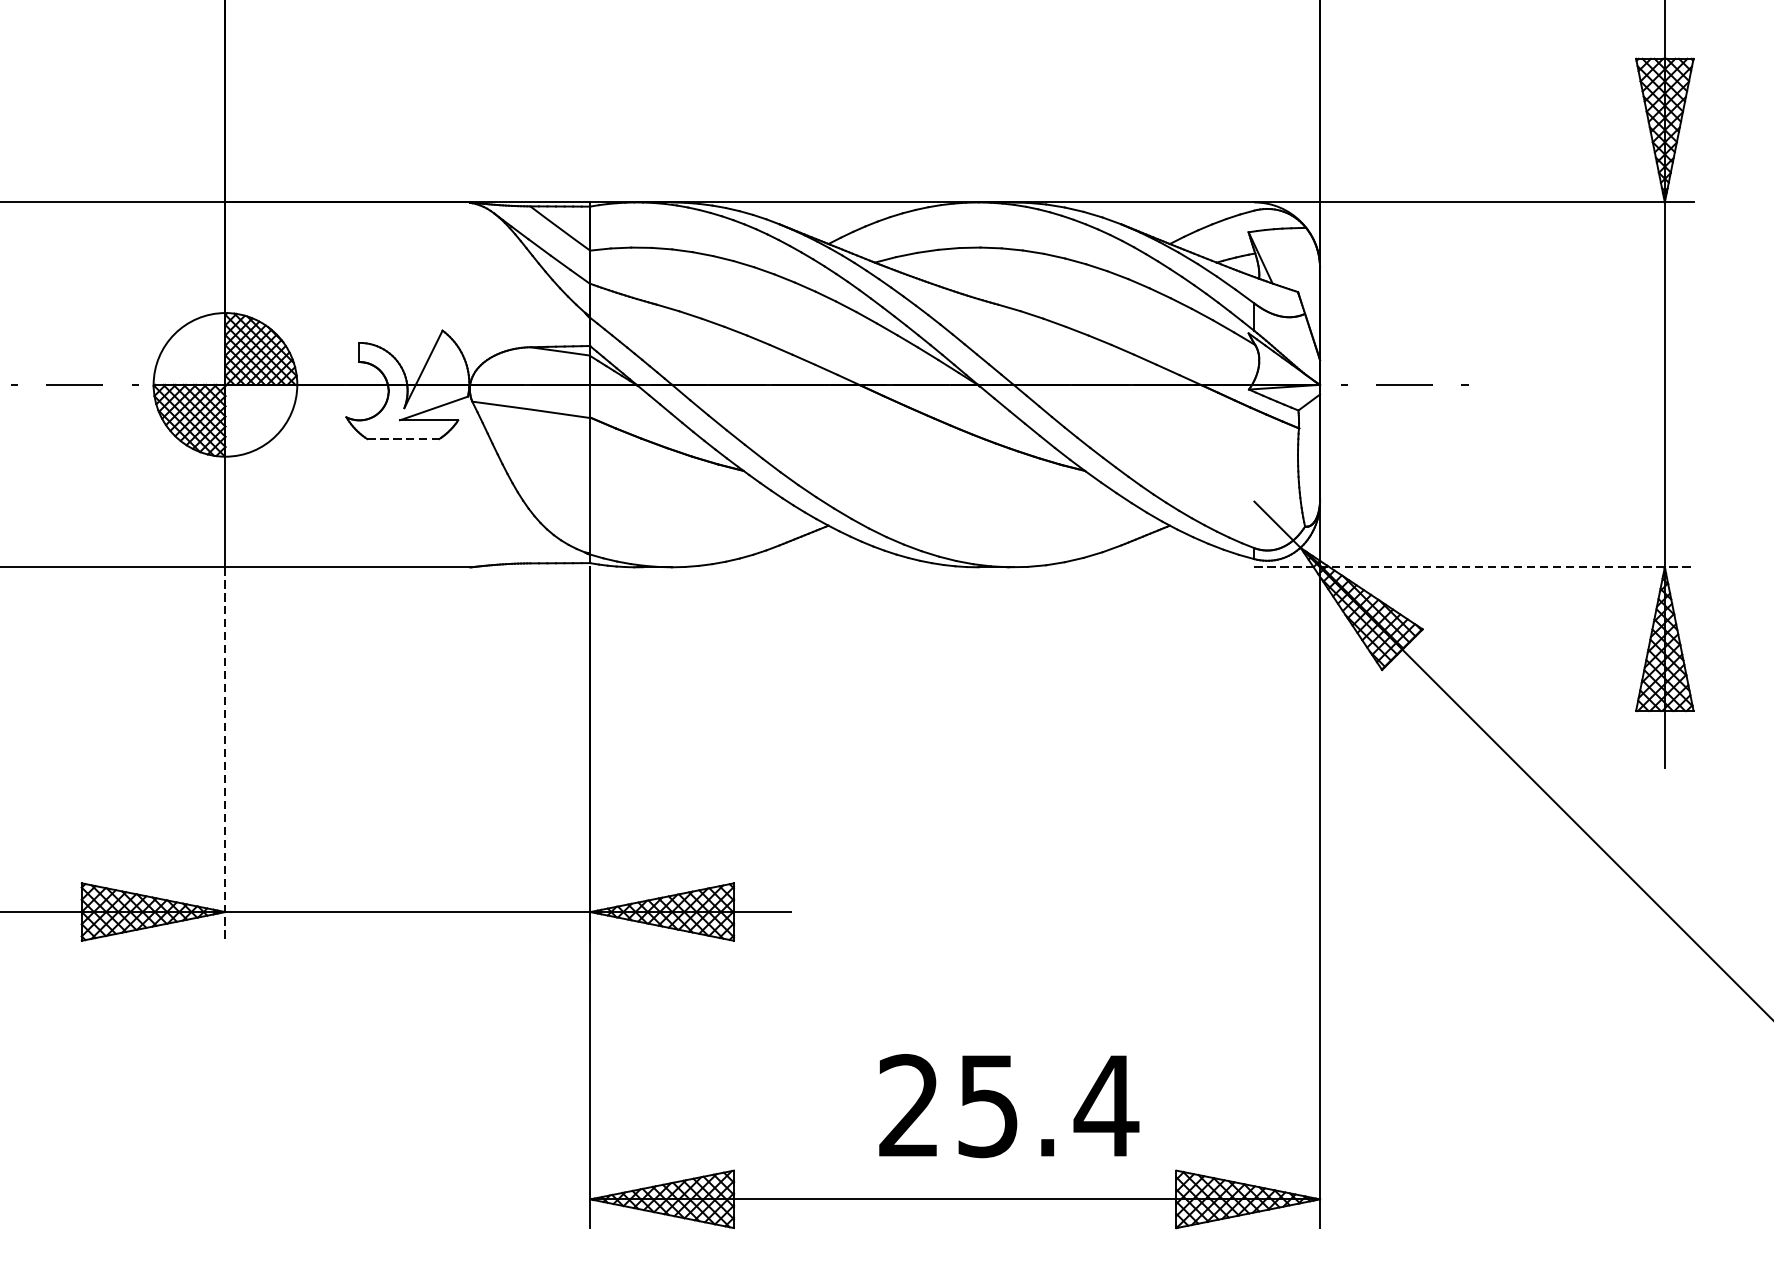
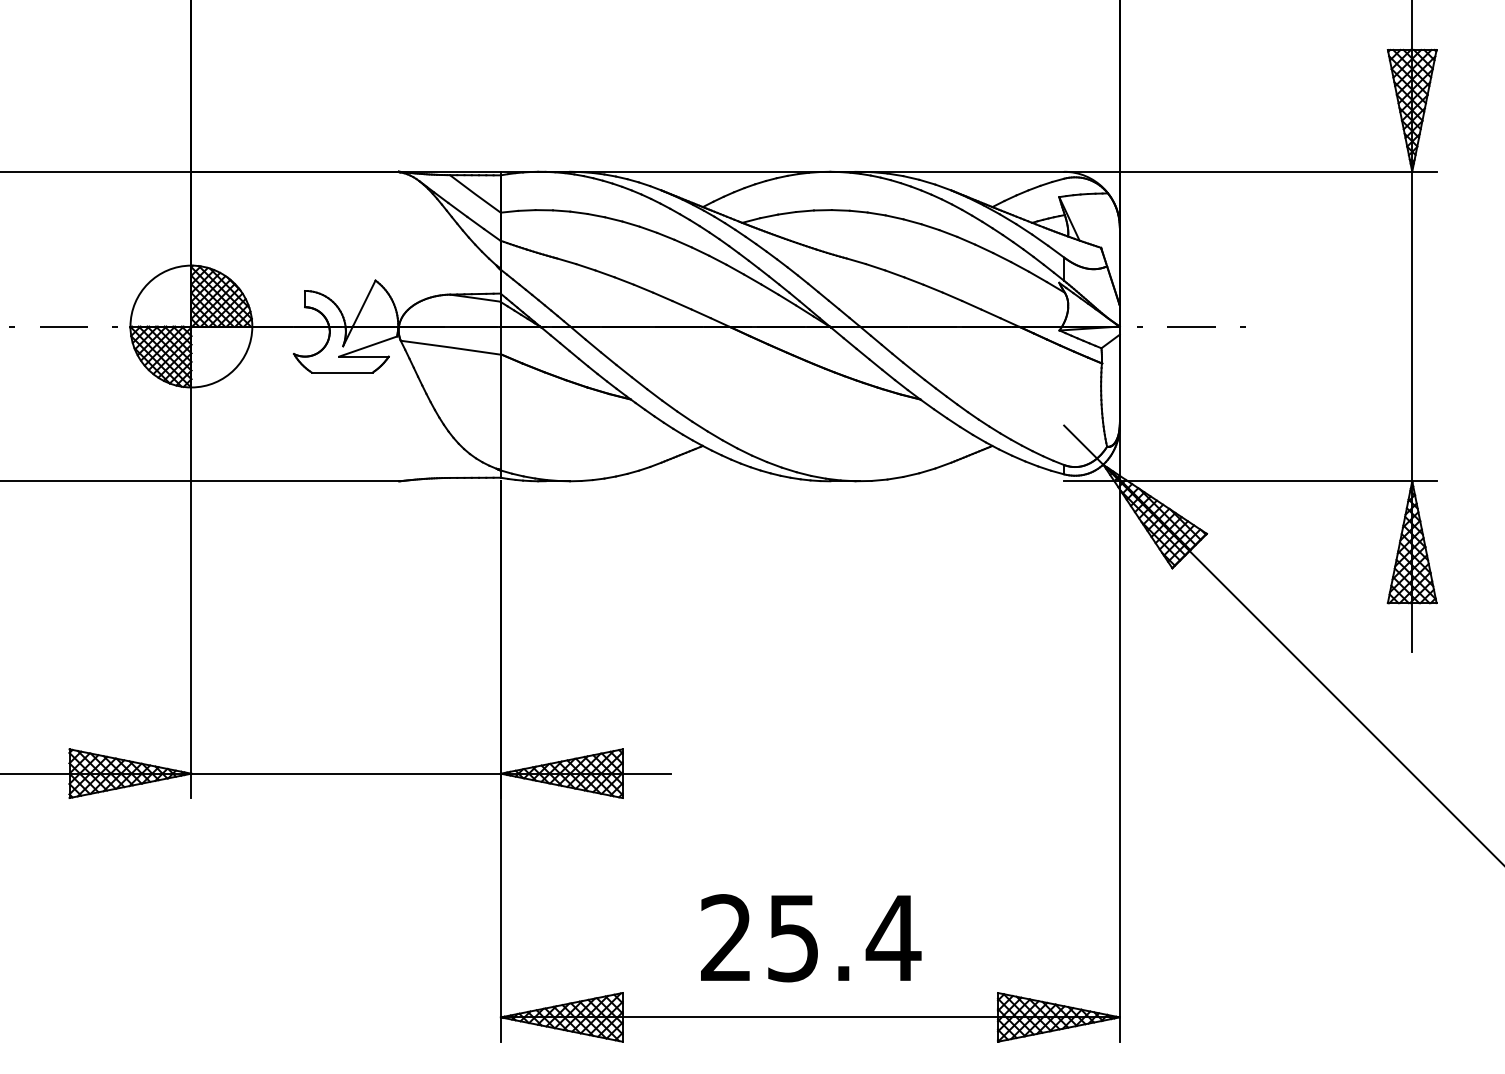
line: (403, 439) -> (342, 372), dashed -> solid
line: (1474, 567) -> (1250, 481), dashed -> solid
line: (225, 755) -> (191, 640), dashed -> solid
text: (1009, 1106) -> (811, 938), moved

